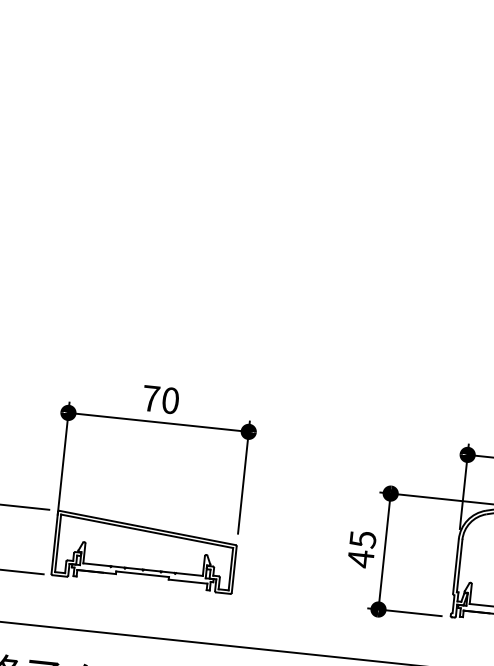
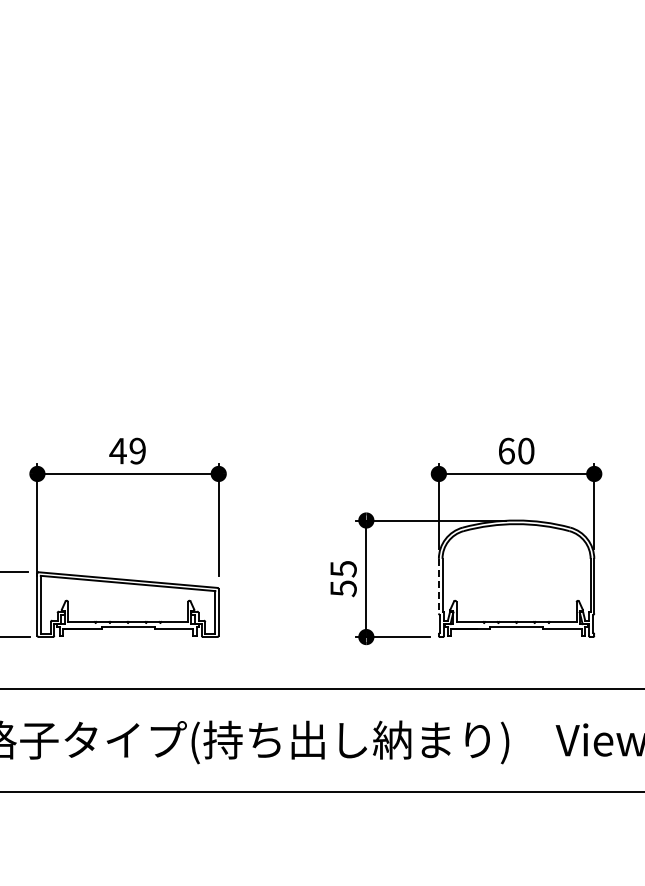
text: (160, 399) -> (127, 450), 70 -> 49
text: (360, 558) -> (343, 588), 45 -> 55
line: (455, 566) -> (438, 586), solid -> dashed

